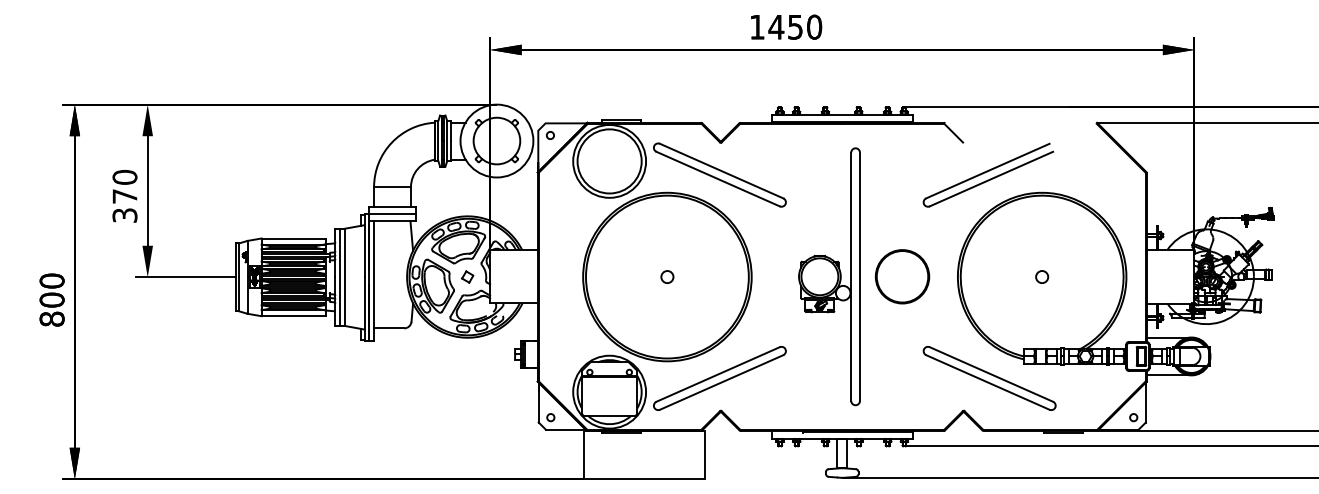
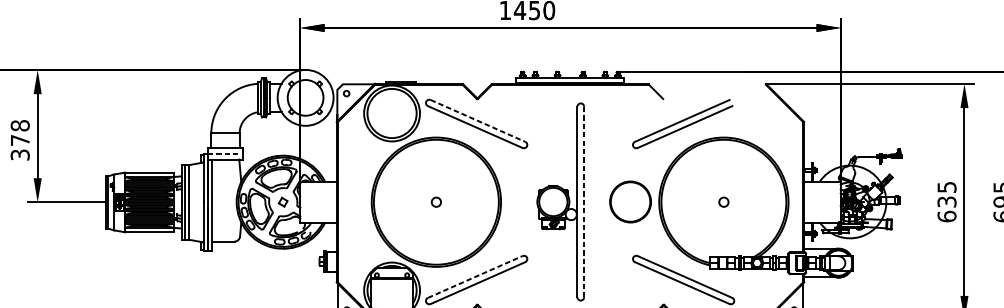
line: (722, 171) -> (478, 121), solid -> dashed
text: (124, 176) -> (19, 125), 370 -> 378
line: (393, 213) -> (226, 153), solid -> dashed
part: (902, 276) -> (630, 201), moved
line: (859, 277) -> (583, 202), solid -> dashed
line: (718, 374) -> (475, 276), solid -> dashed

